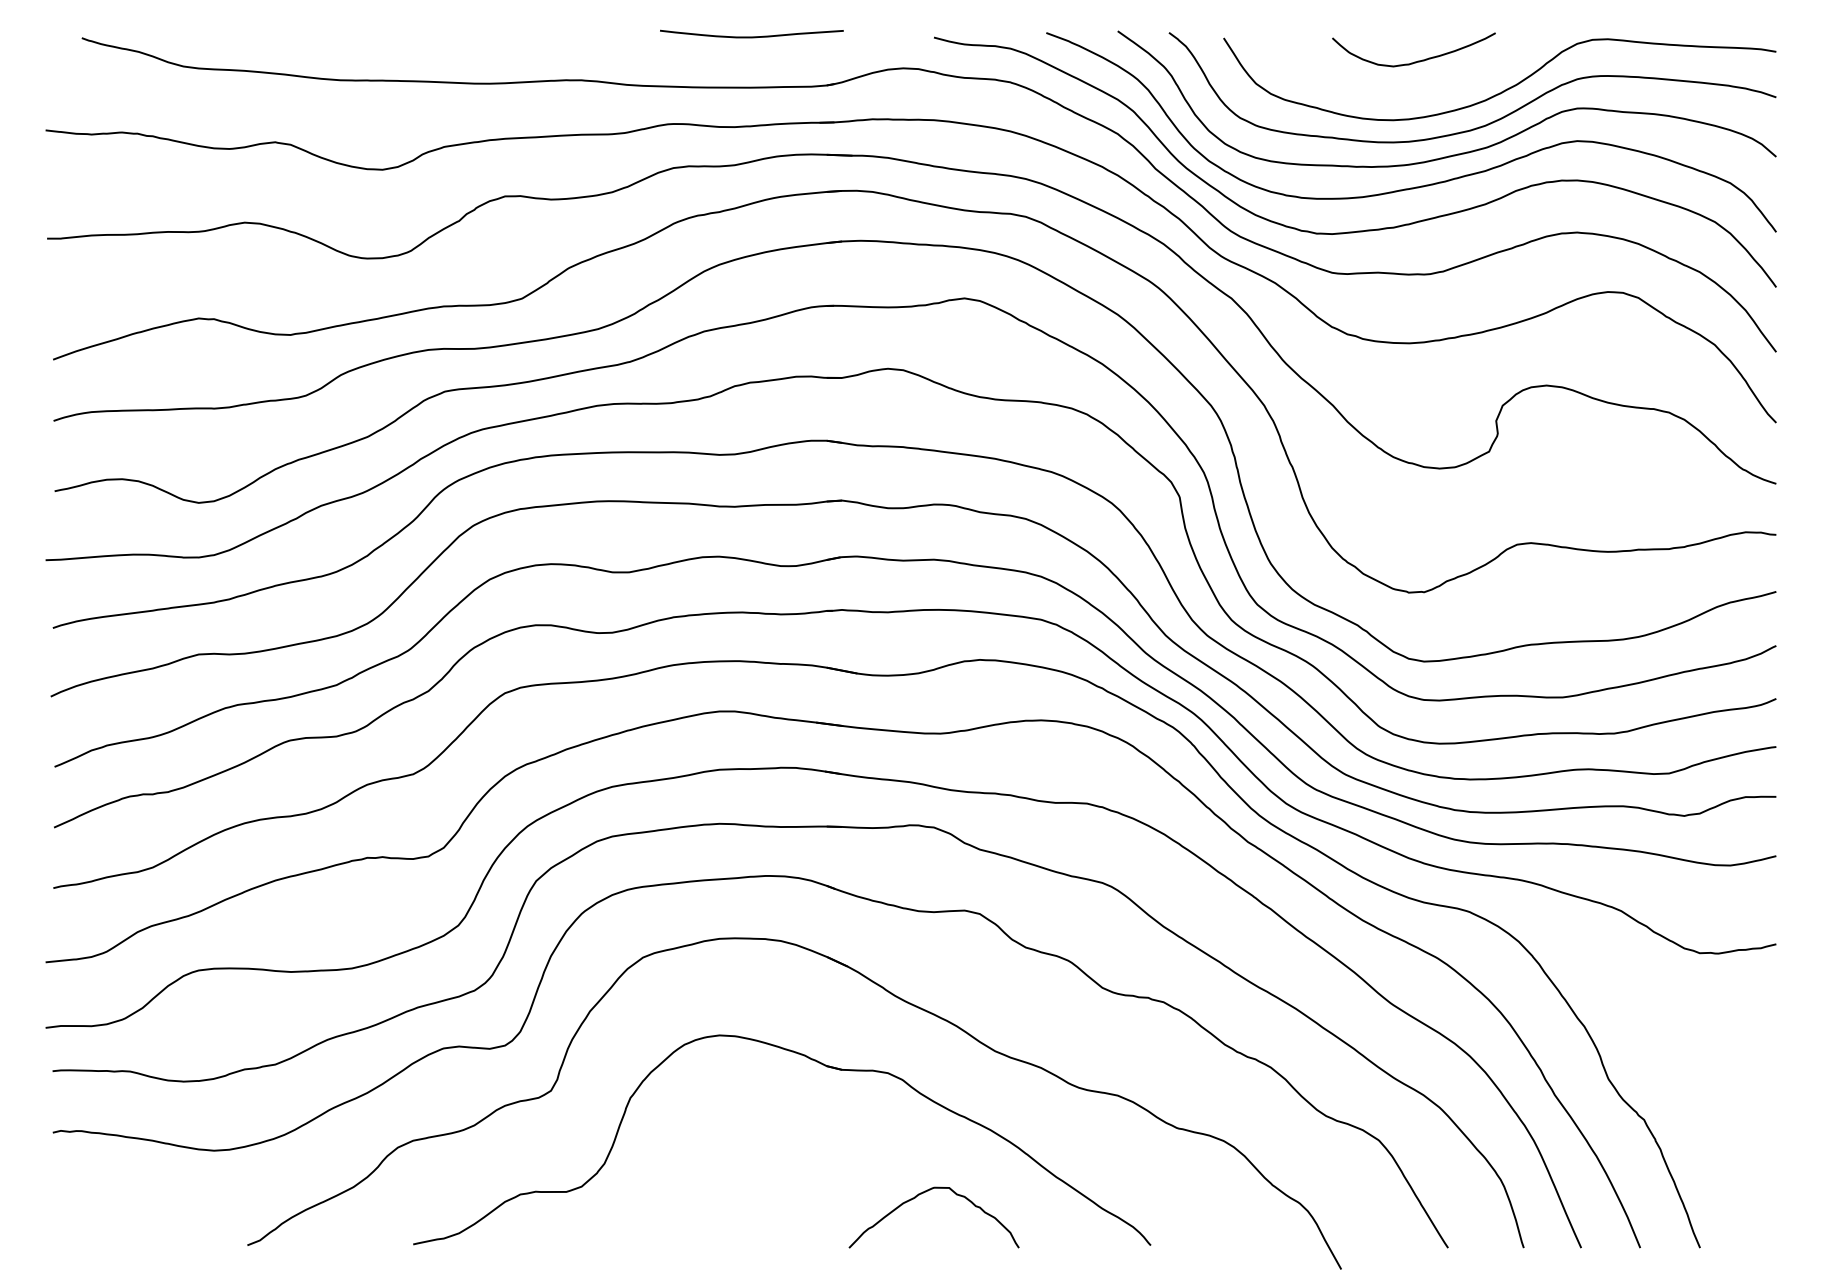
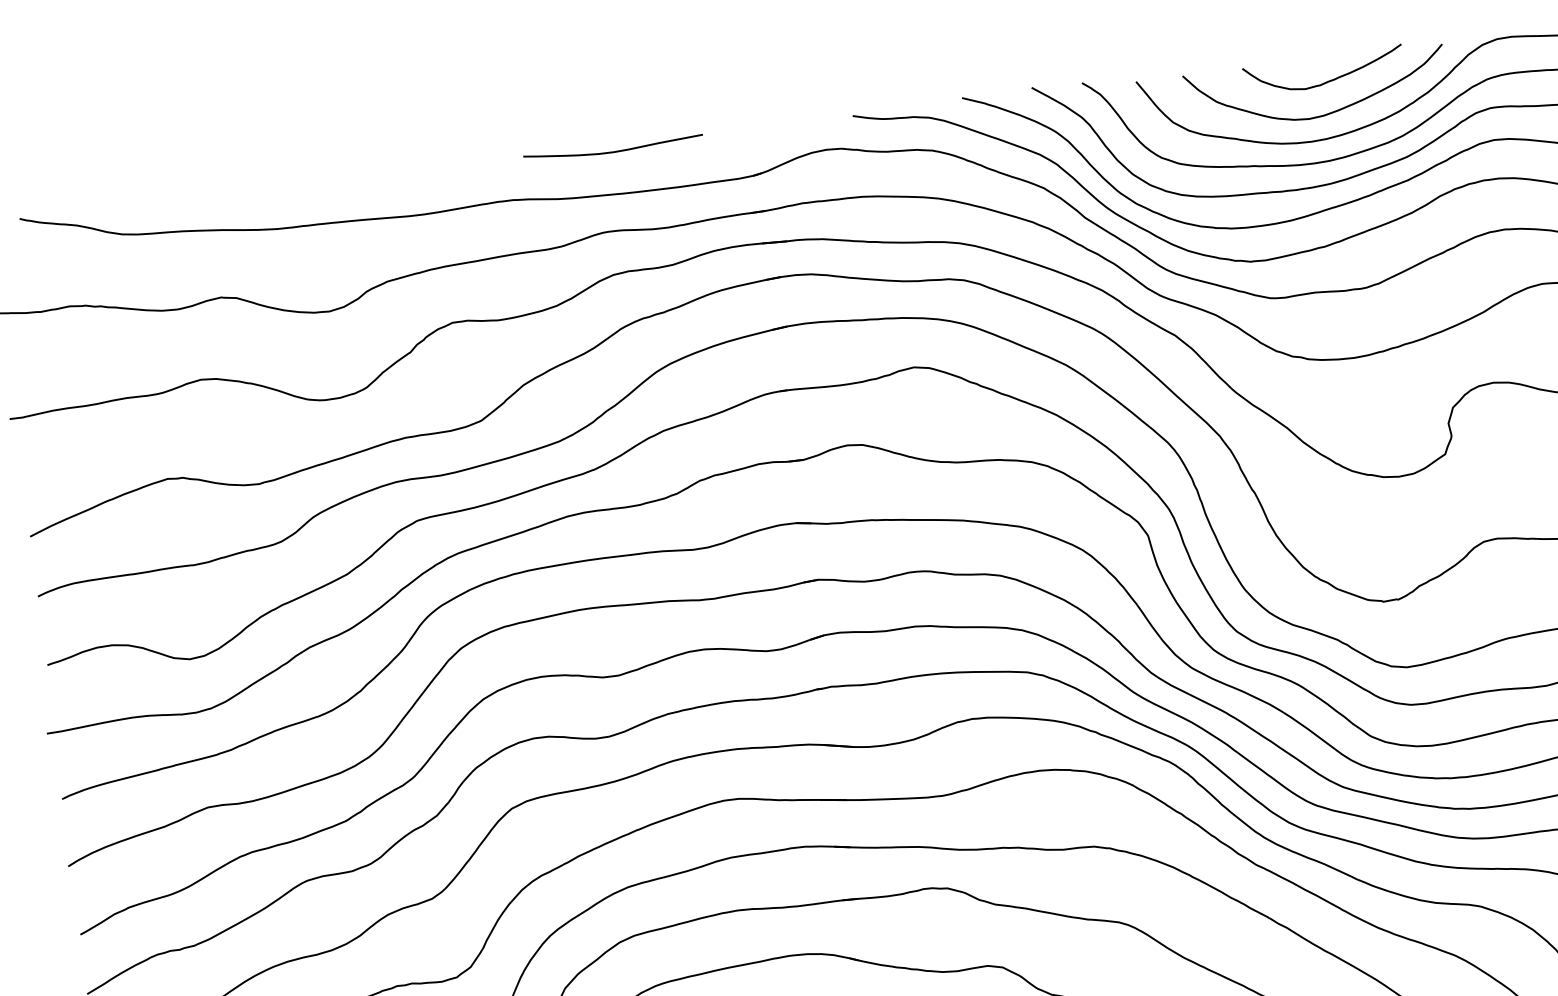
curve: (751, 36) -> (613, 151), moved
curve: (1406, 94) -> (1321, 114), added

